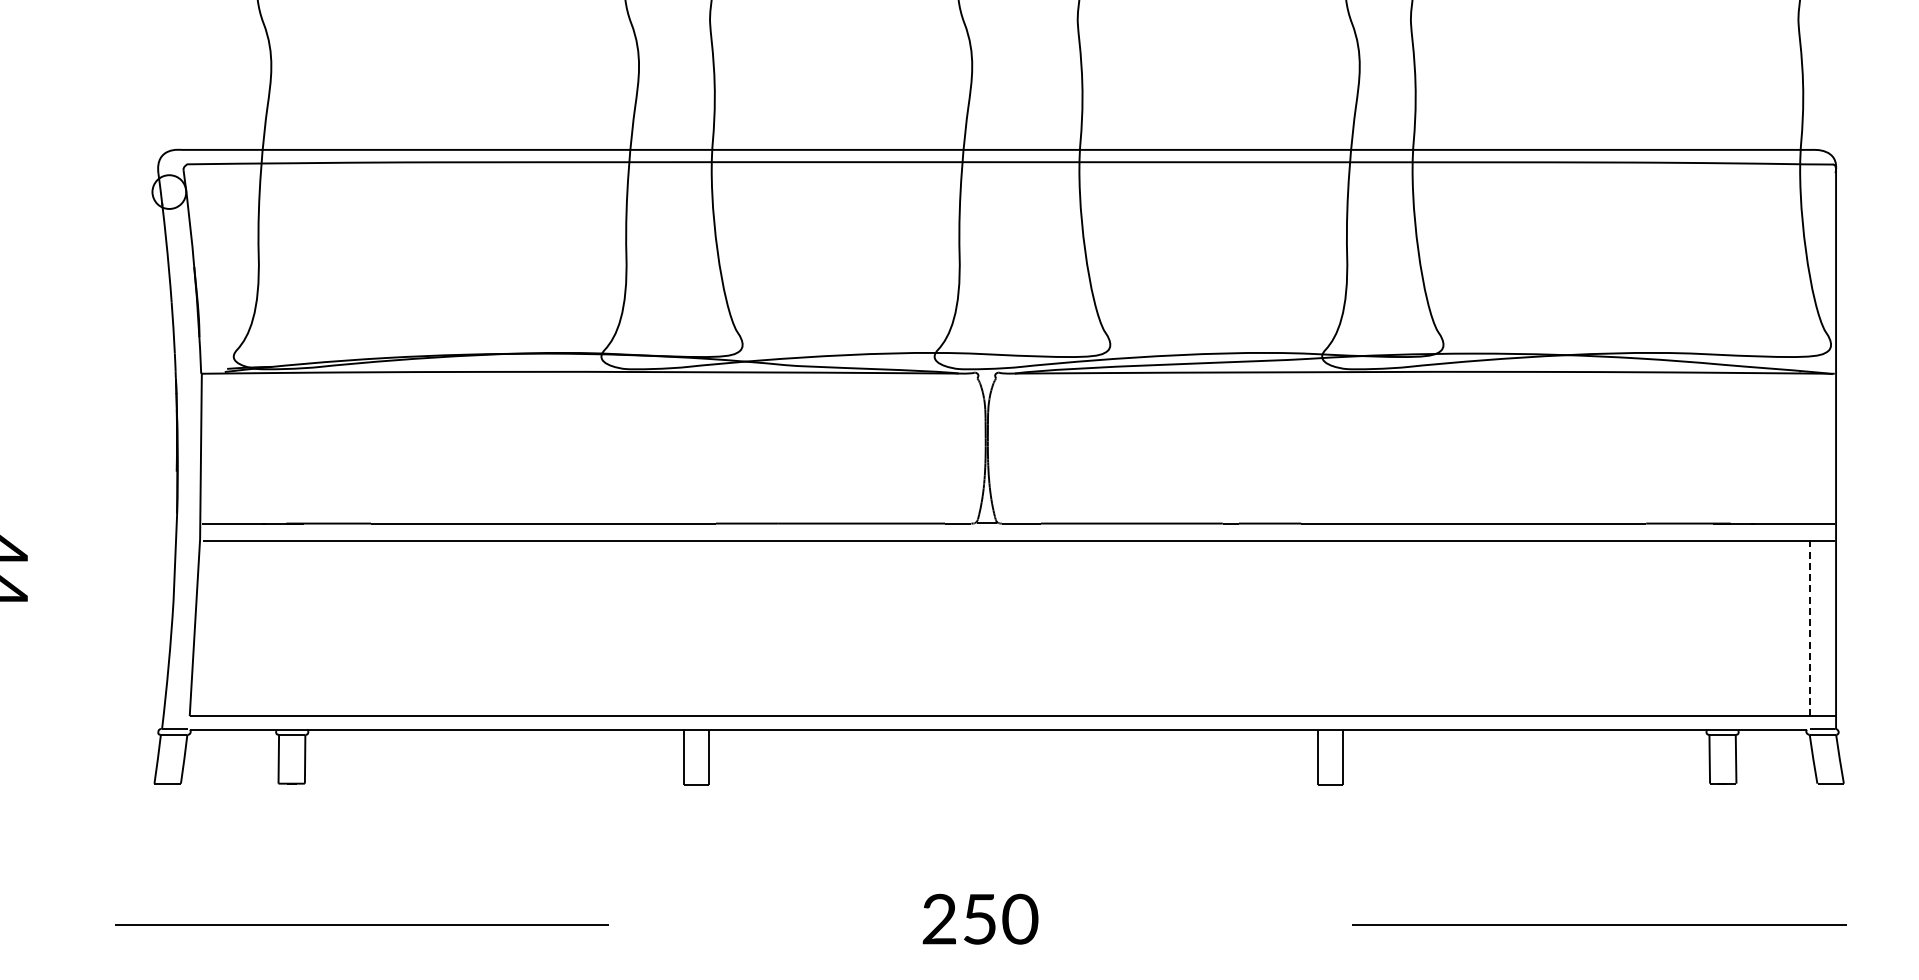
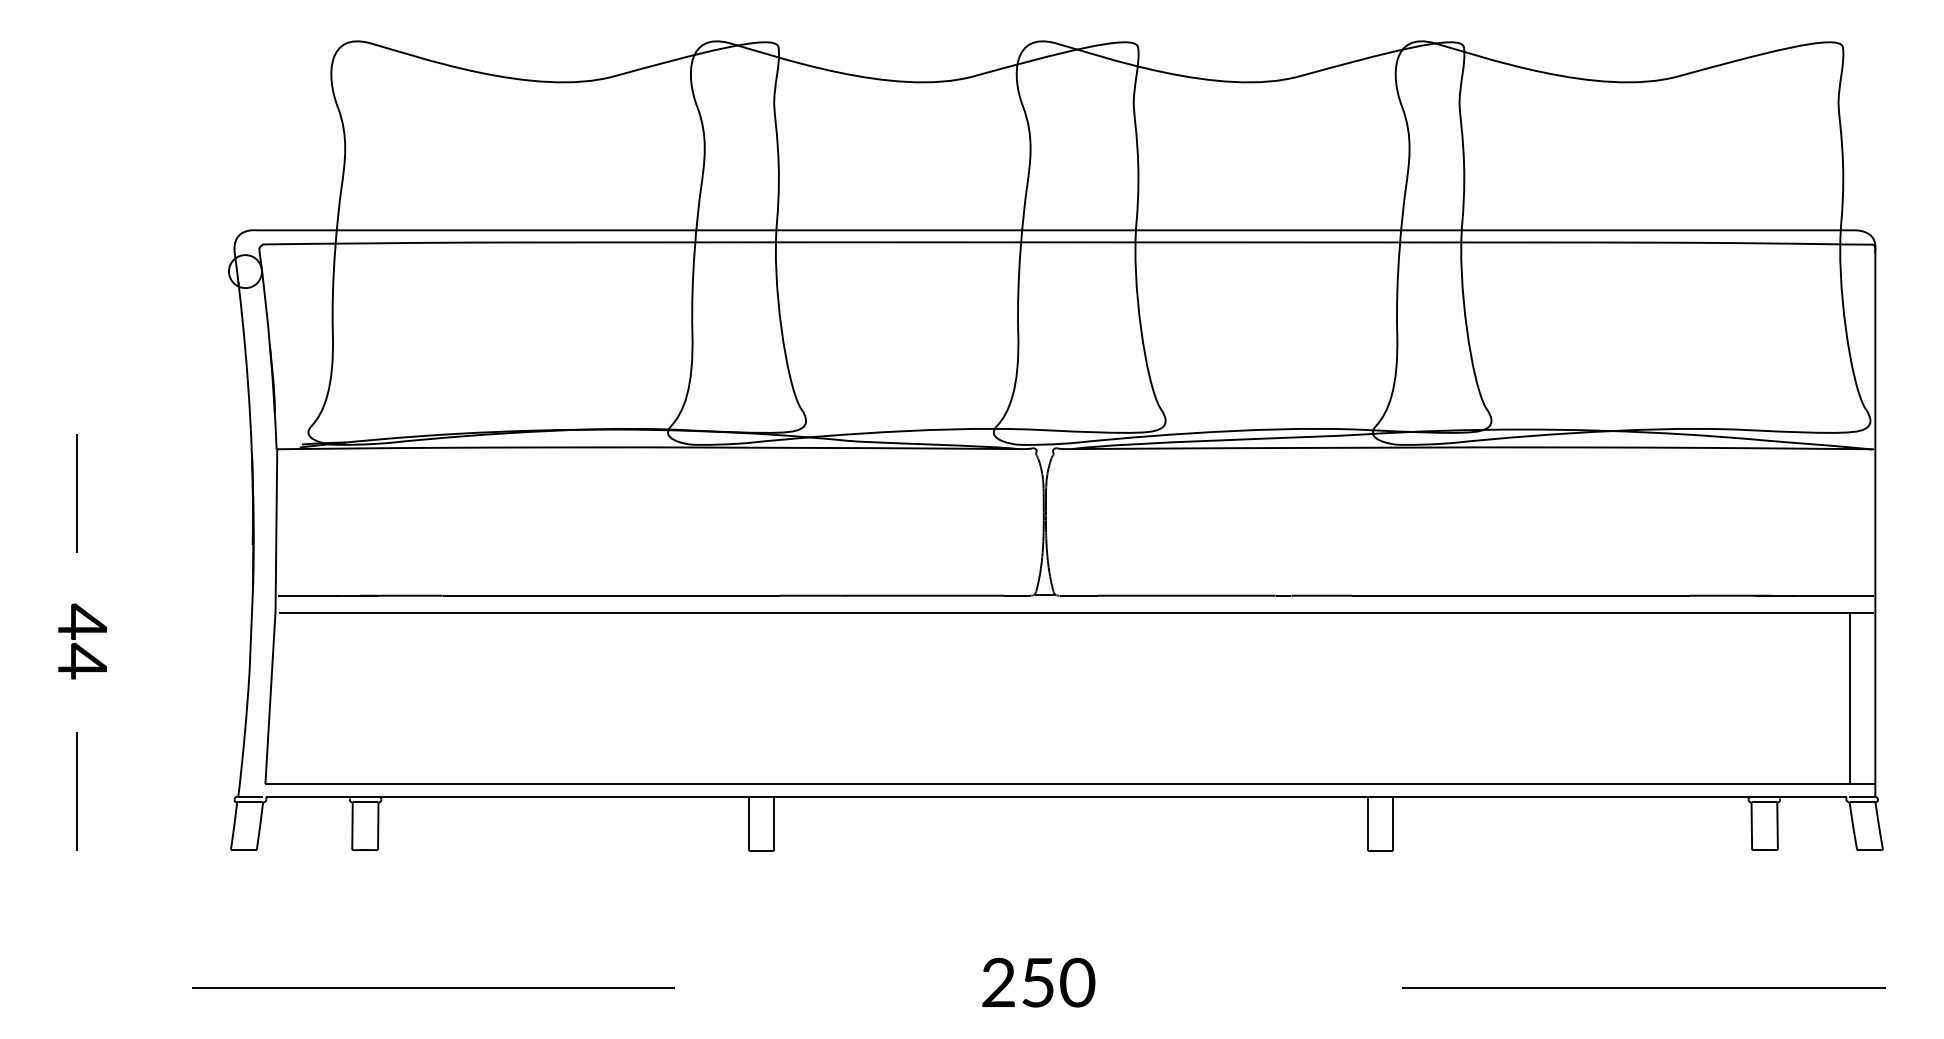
line: (1809, 627) -> (1849, 697), dashed -> solid

